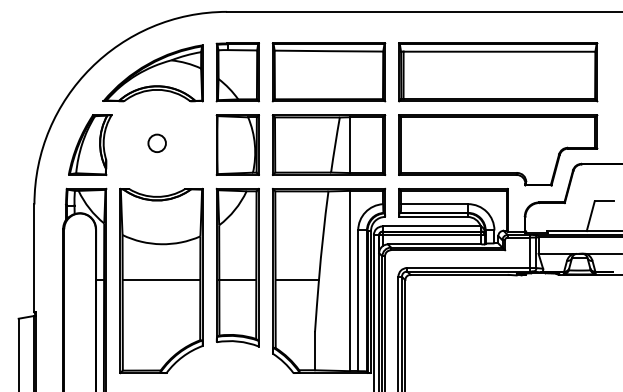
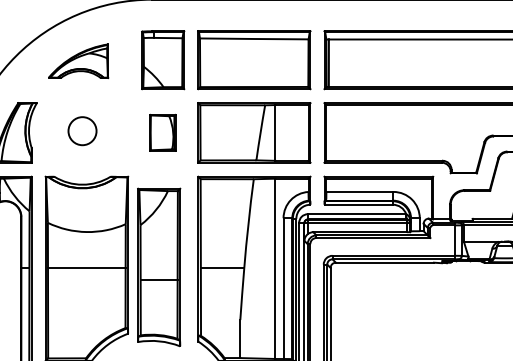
part: (152, 73) -> (77, 61), size x0.6
circle: (156, 143) -> (81, 131), size x1.6
part: (237, 144) -> (162, 132), size x0.6
part: (237, 267) -> (158, 267), moved

